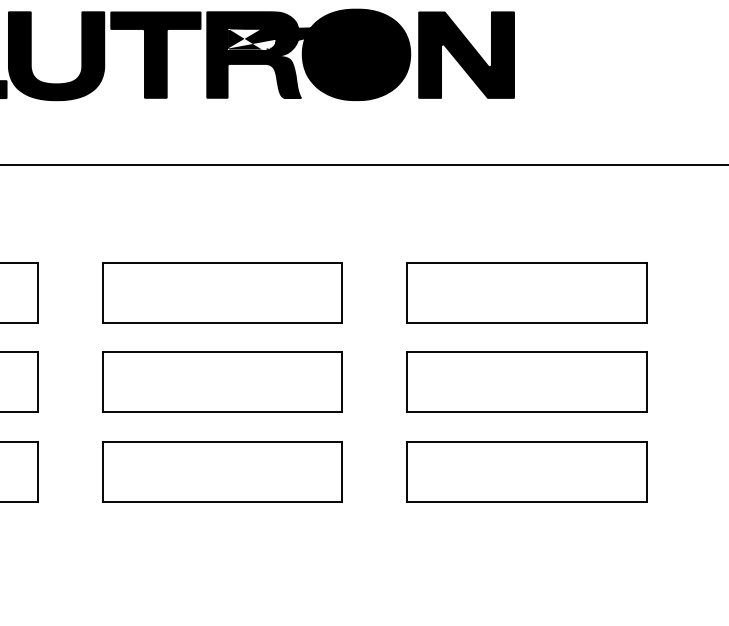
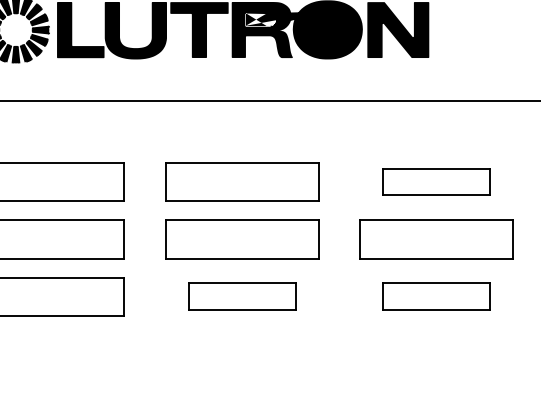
part: (526, 291) -> (436, 181), size x0.7
part: (223, 471) -> (242, 296), size x0.7
part: (526, 471) -> (436, 296), size x0.7

